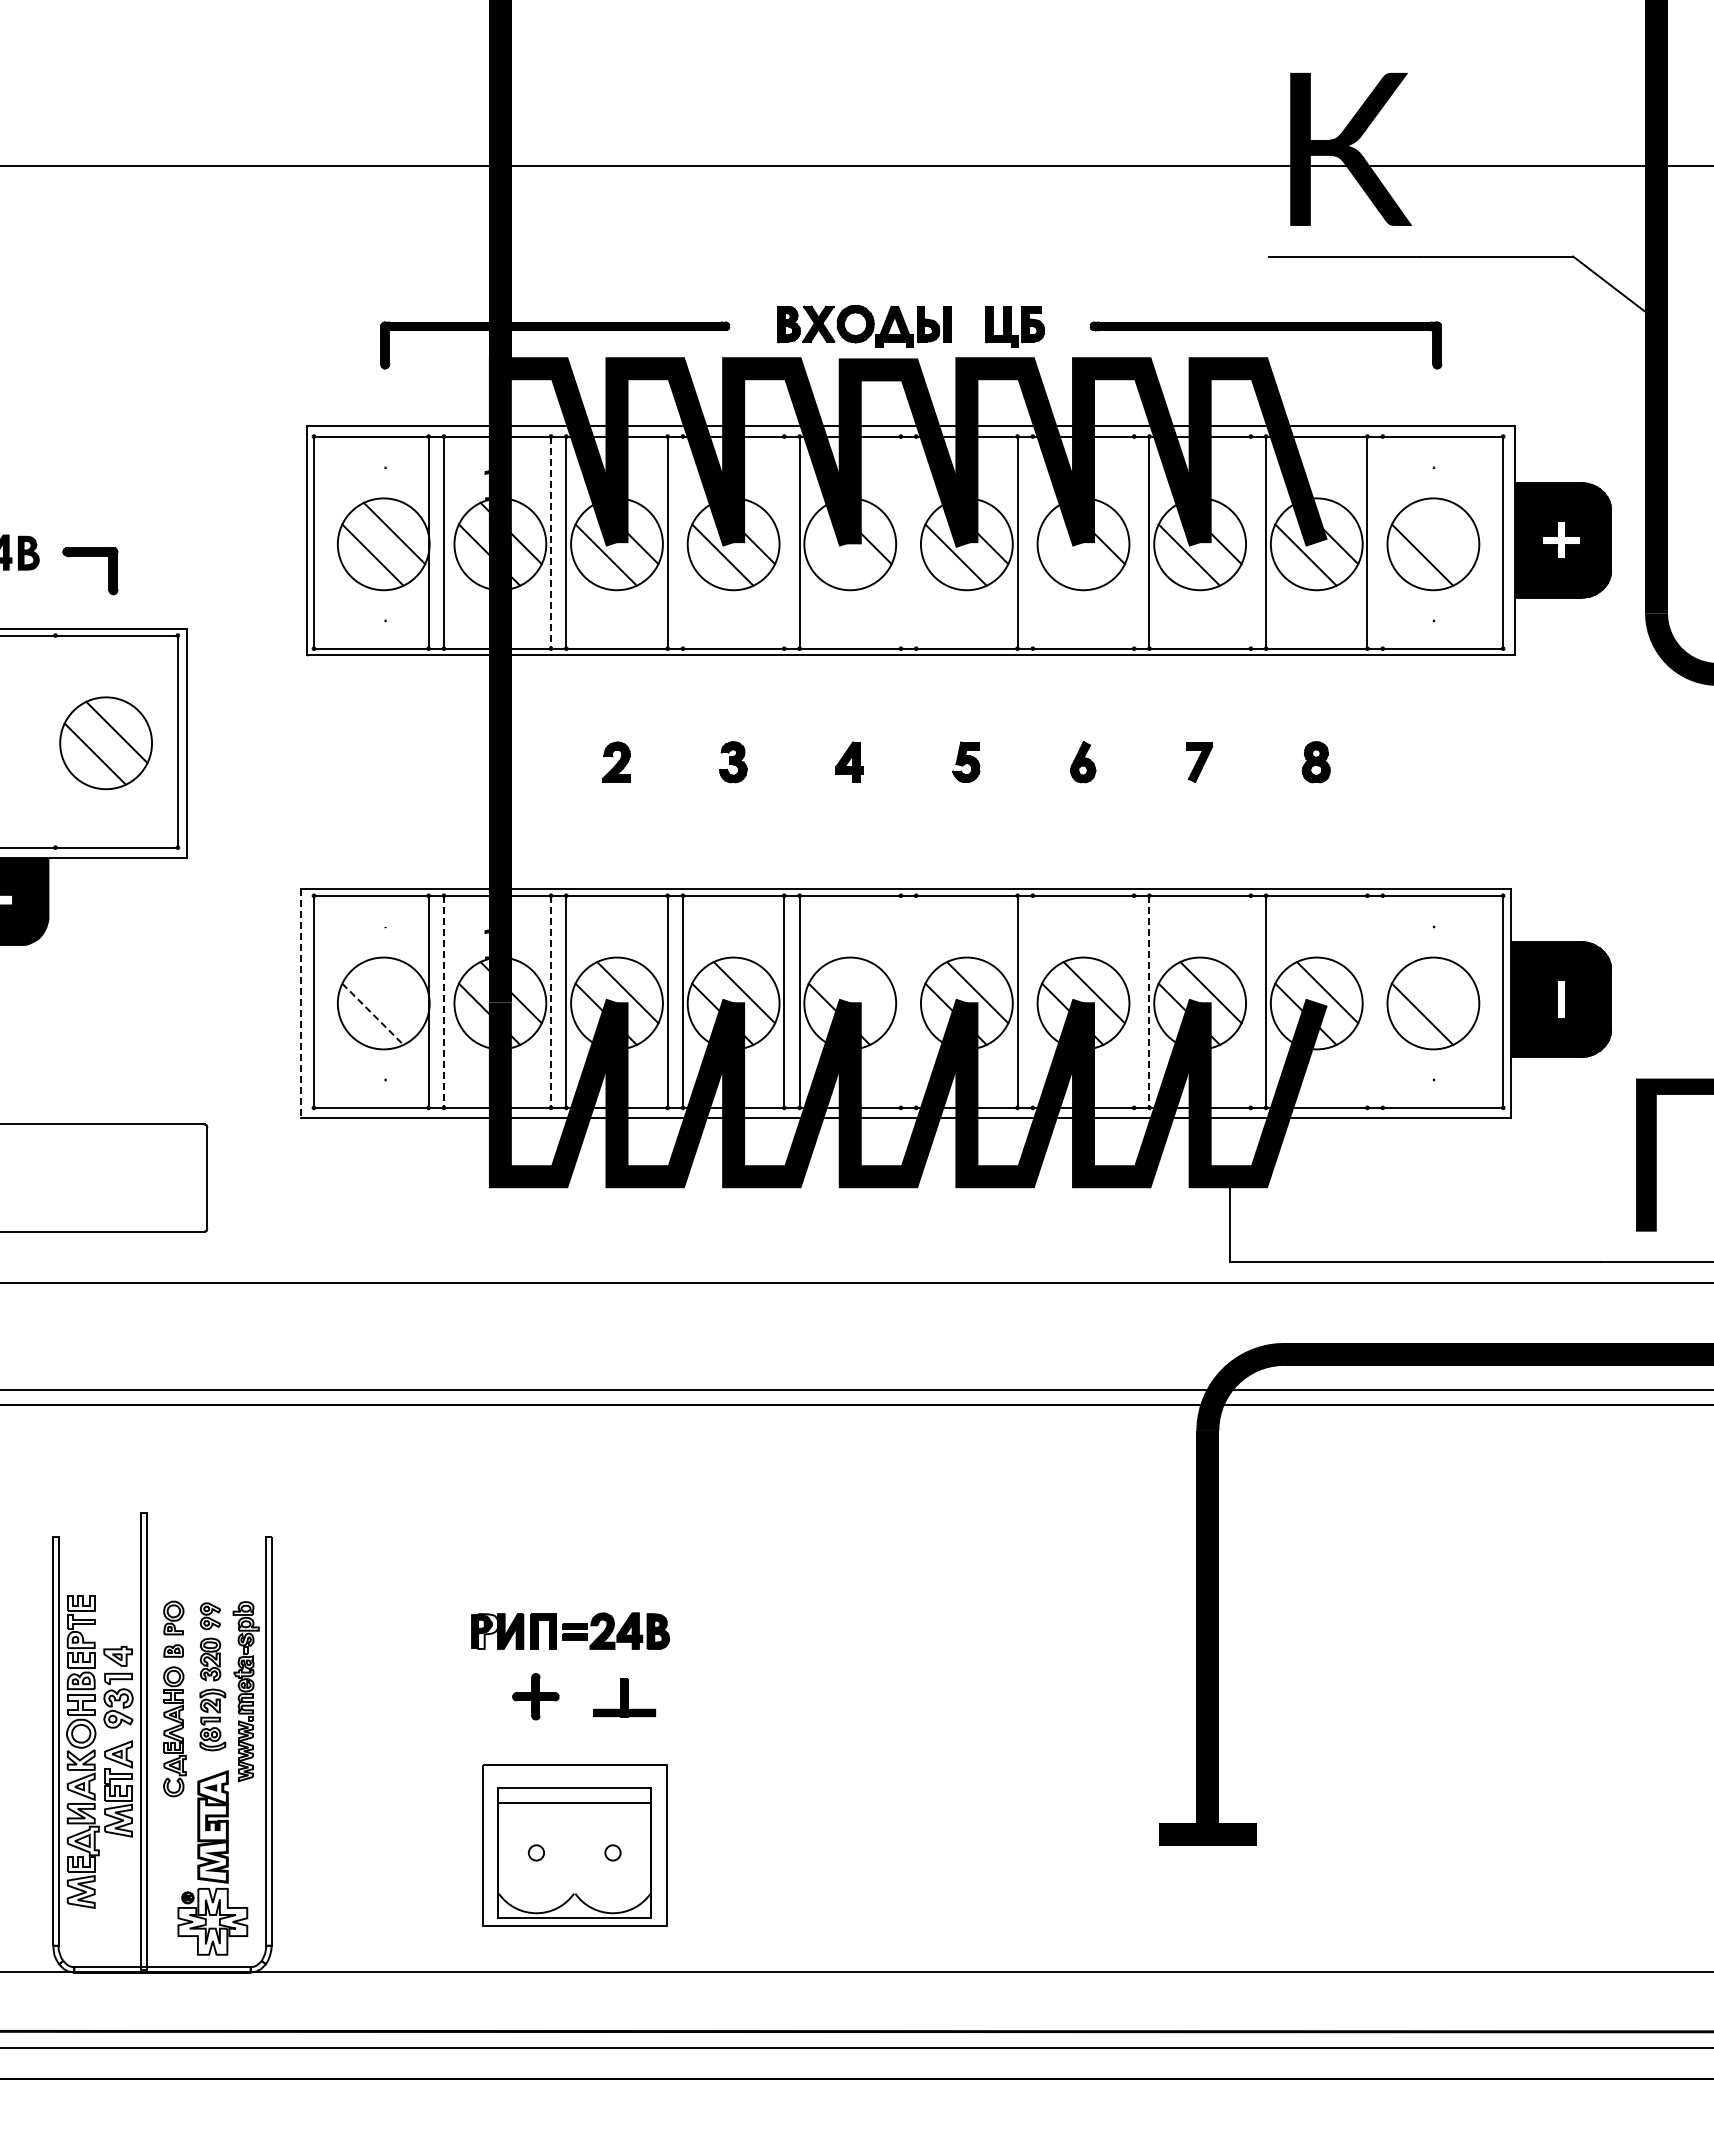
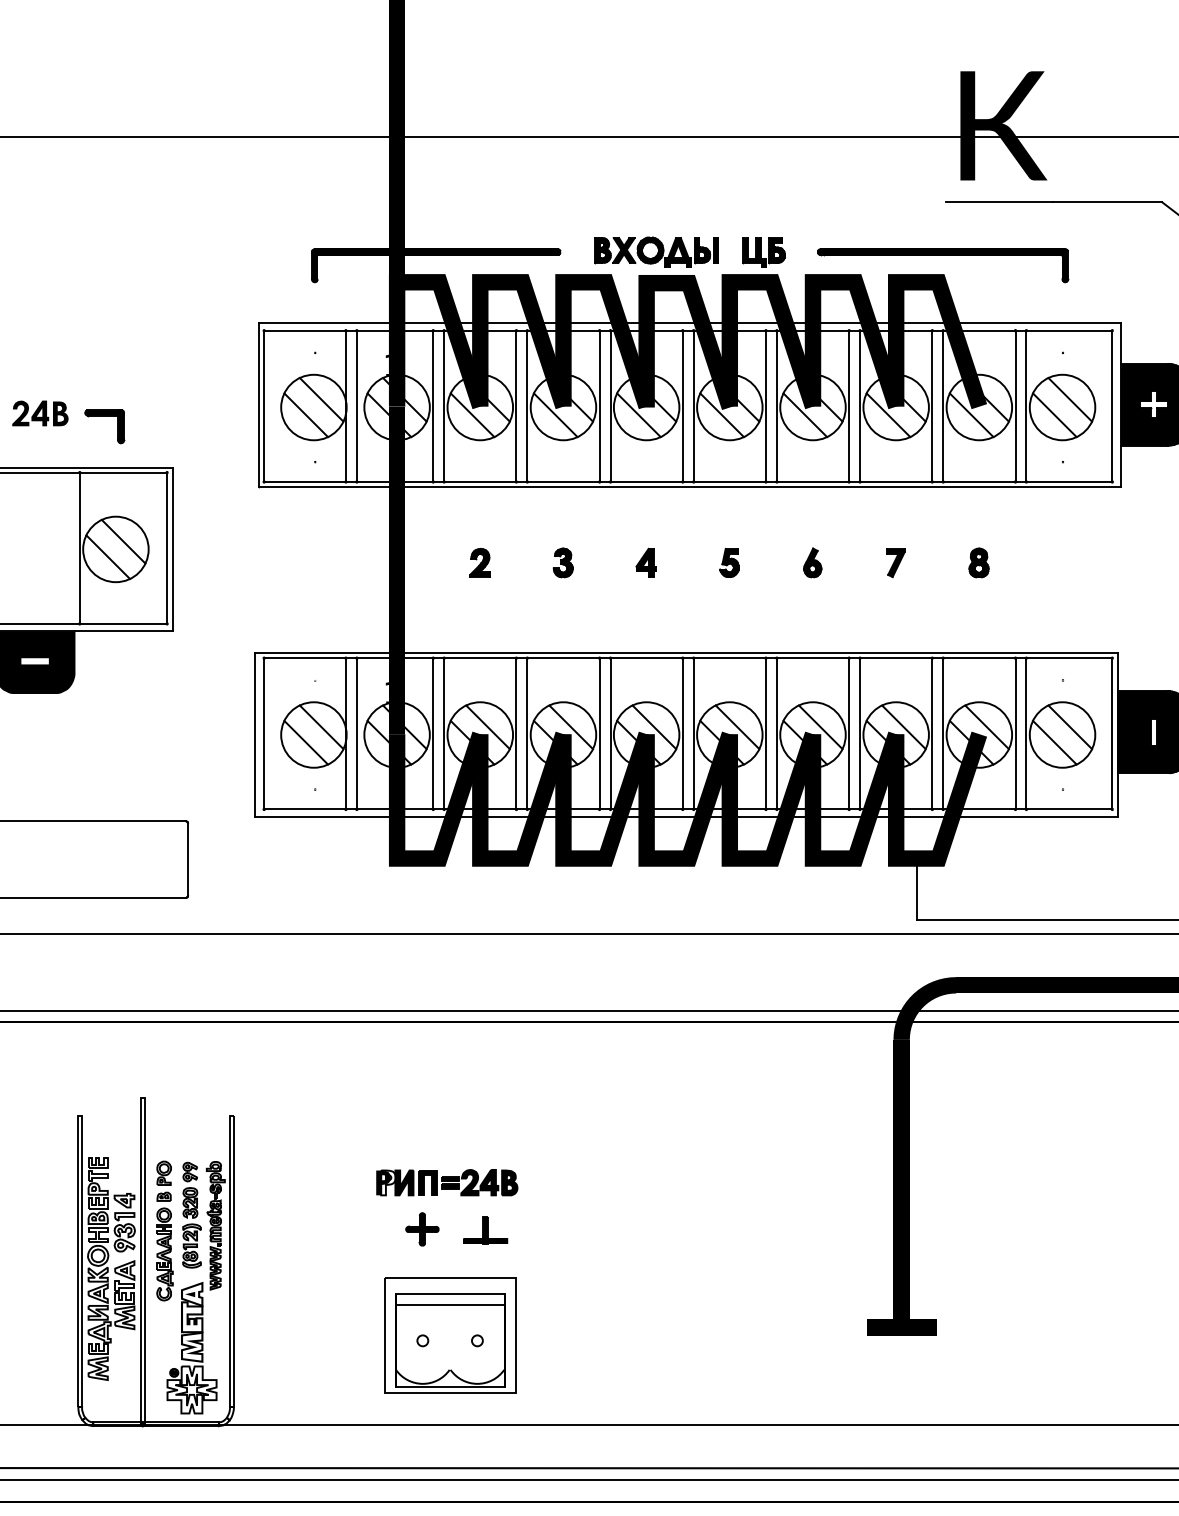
line: (1443, 533) -> (1069, 399), added
line: (682, 542) -> (527, 406), added
line: (784, 542) -> (599, 406), added
line: (900, 542) -> (682, 406), added
line: (916, 542) -> (693, 406), added
line: (1032, 542) -> (776, 406), added
line: (1134, 542) -> (849, 406), added
line: (1250, 542) -> (932, 406), added
line: (1382, 542) -> (1026, 406), added
line: (551, 543) -> (433, 406), dashed -> solid
line: (839, 554) -> (638, 414), added
line: (1072, 554) -> (805, 414), added
line: (55, 741) -> (79, 548), added
line: (394, 992) -> (321, 727), added
line: (860, 992) -> (653, 727), added
line: (1443, 992) -> (1069, 727), added
line: (900, 1001) -> (682, 733), added
line: (916, 1001) -> (693, 733), added
line: (1032, 1001) -> (776, 733), added
line: (1134, 1001) -> (849, 733), added
line: (1250, 1001) -> (932, 733), added
line: (1367, 1001) -> (1015, 733), added
line: (1382, 1001) -> (1026, 733), added
line: (443, 1002) -> (356, 734), dashed -> solid
line: (551, 1002) -> (433, 734), dashed -> solid
line: (1149, 1002) -> (860, 734), dashed -> solid
line: (301, 1003) -> (255, 735), dashed -> solid
line: (373, 1014) -> (306, 742), dashed -> solid

